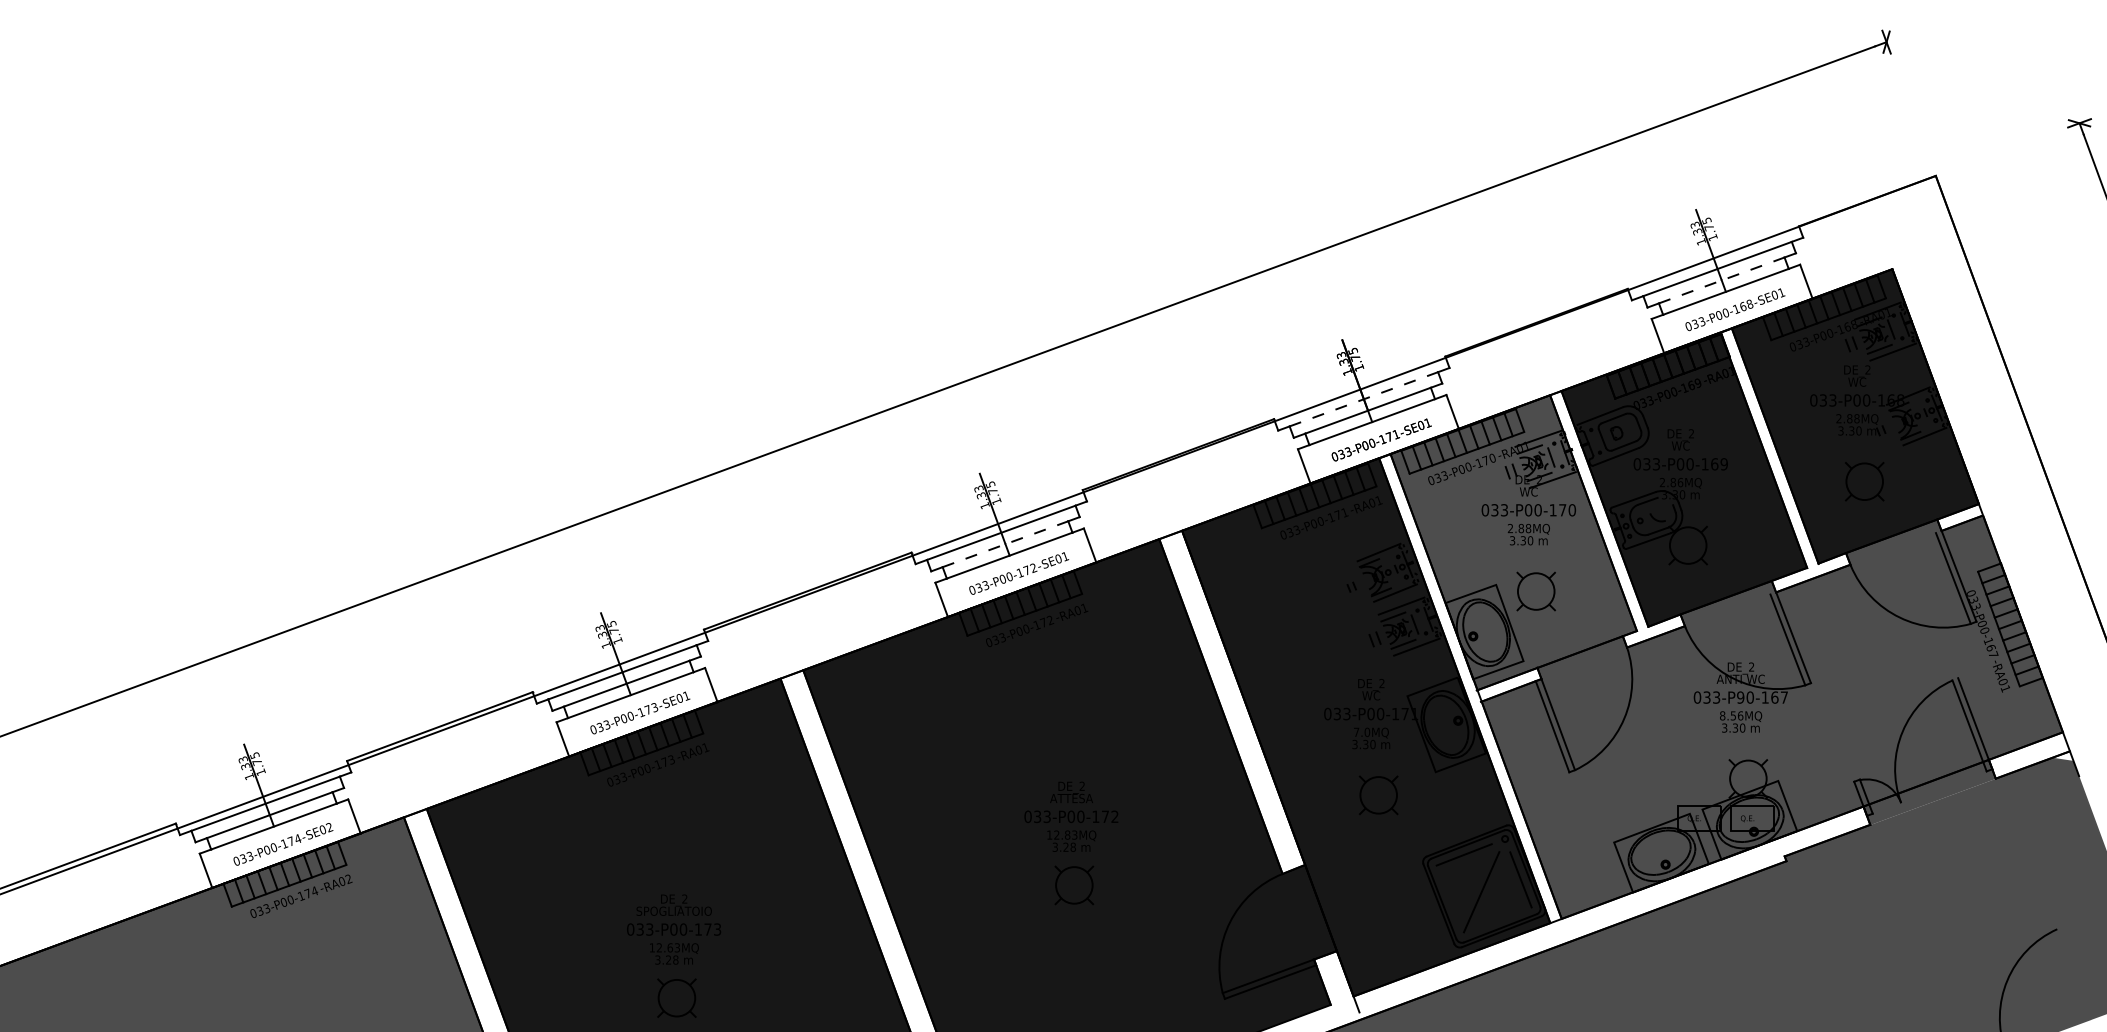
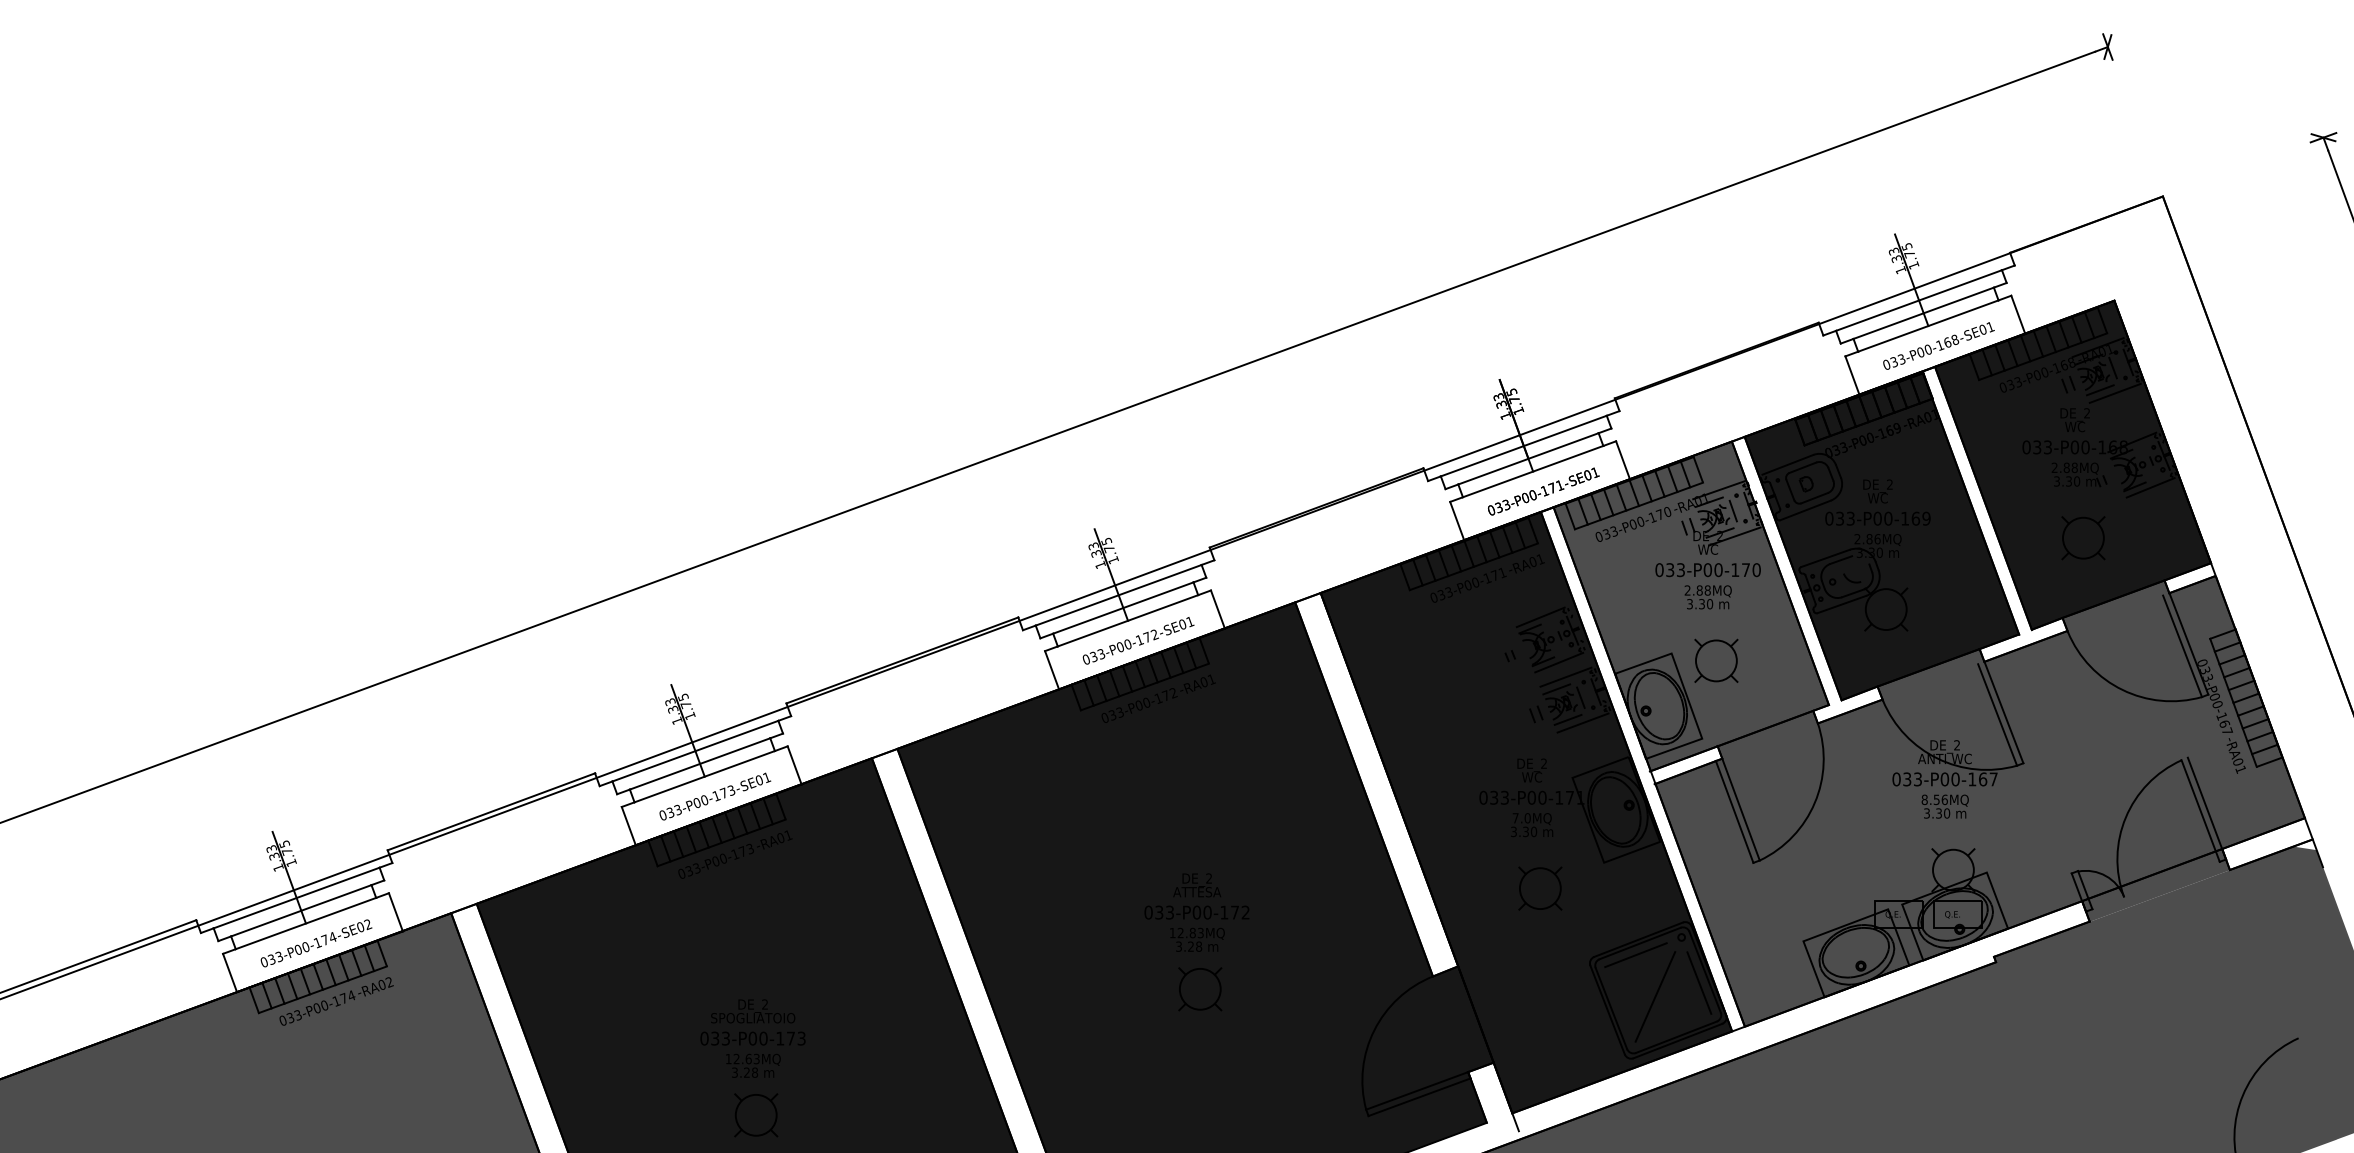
line: (1721, 280) -> (1923, 313), dashed -> solid
line: (1364, 399) -> (1524, 446), dashed -> solid
line: (1005, 544) -> (1123, 608), dashed -> solid
text: (1739, 698) -> (1943, 780), 033-P90-167 -> 033-P00-167

